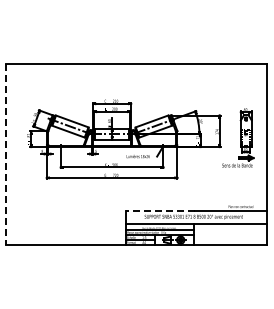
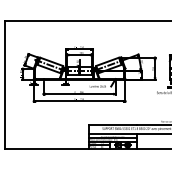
line: (6, 154) -> (5, 85), dashed -> solid
line: (159, 210) -> (112, 124), dashed -> solid

